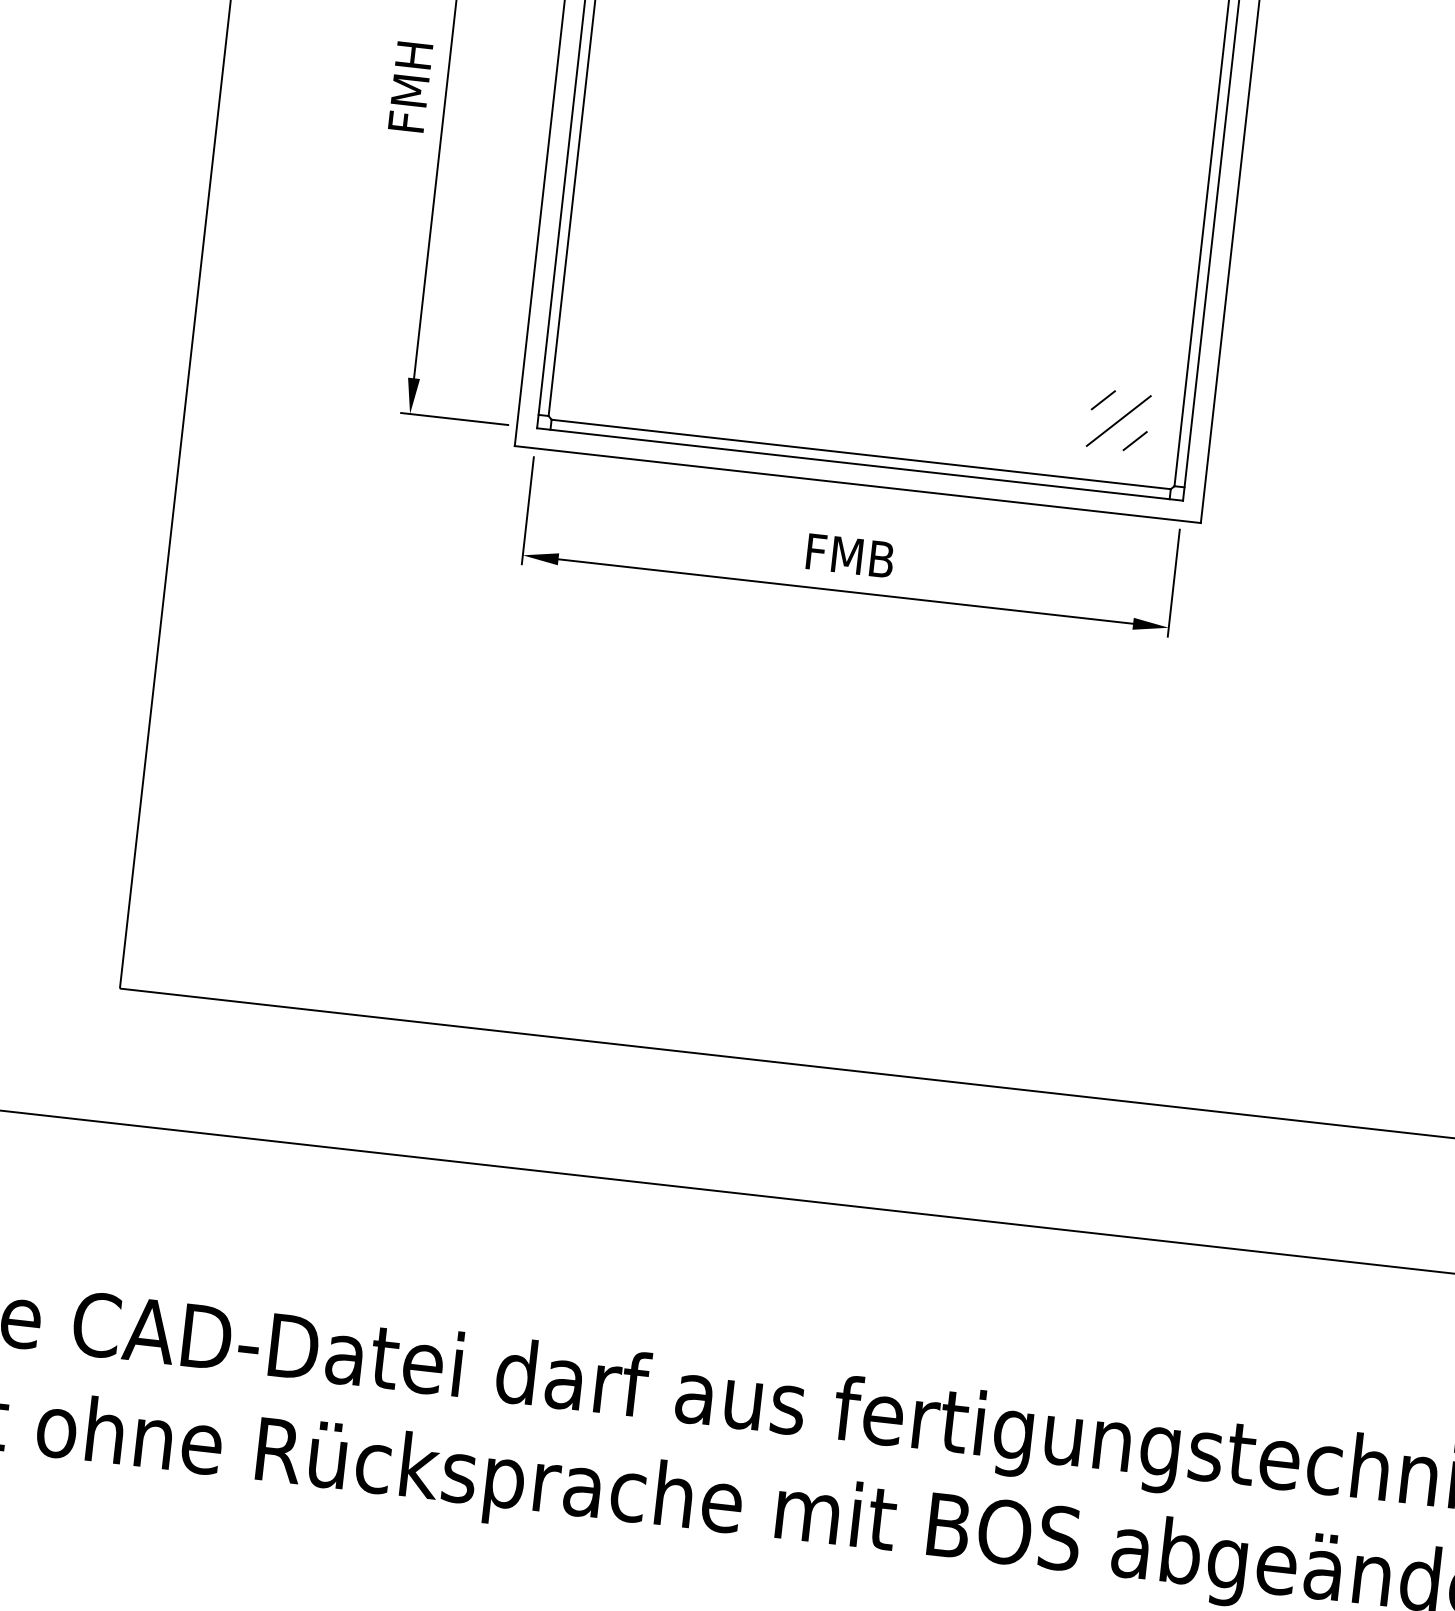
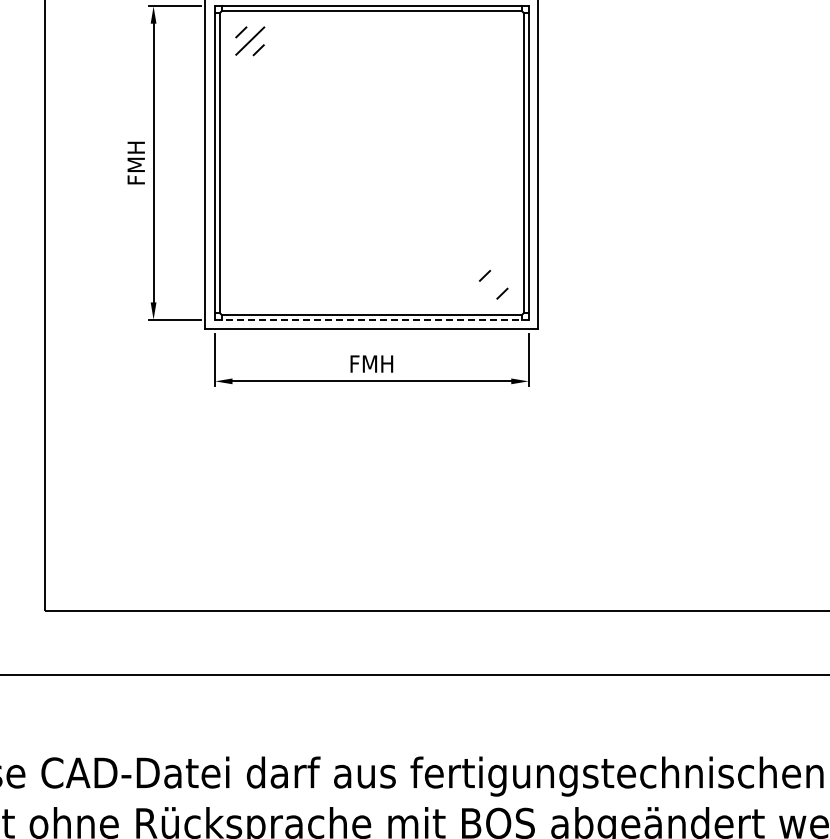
line: (1118, 419) -> (493, 284), removed
line: (859, 463) -> (371, 319), solid -> dashed
text: (849, 554) -> (371, 363), FMB -> FMH

